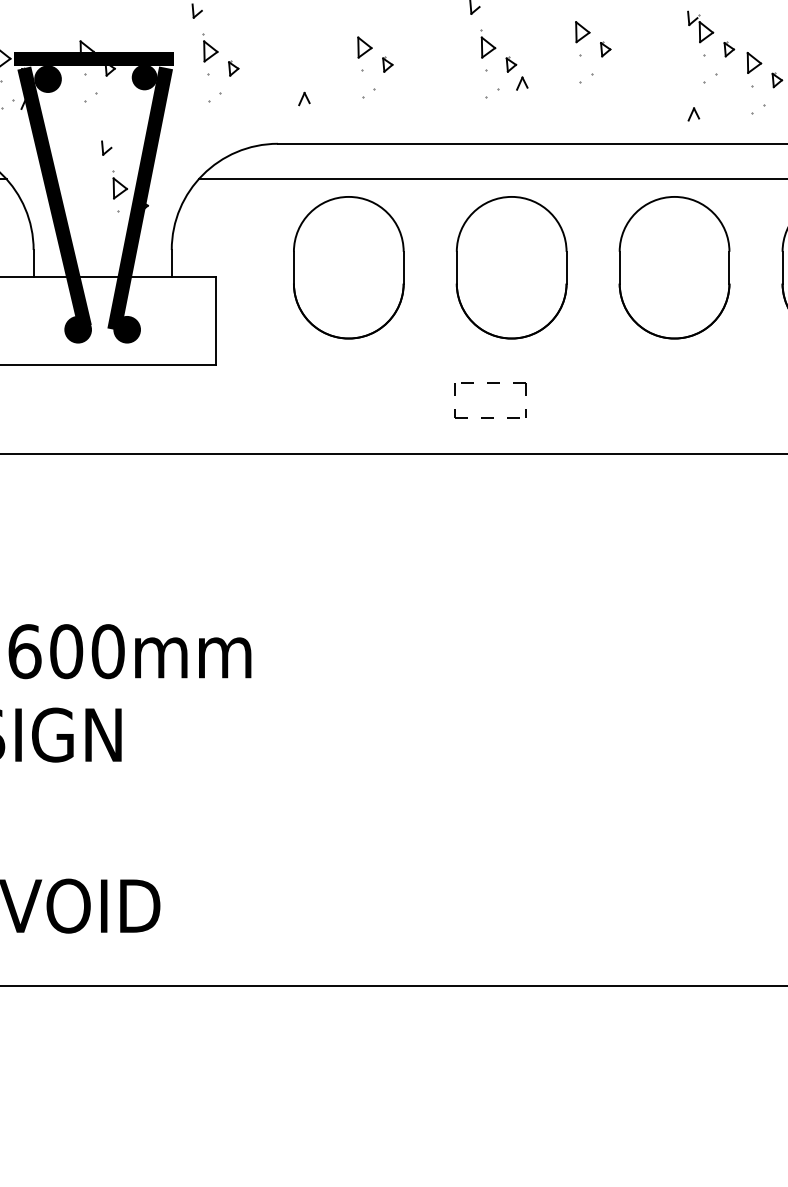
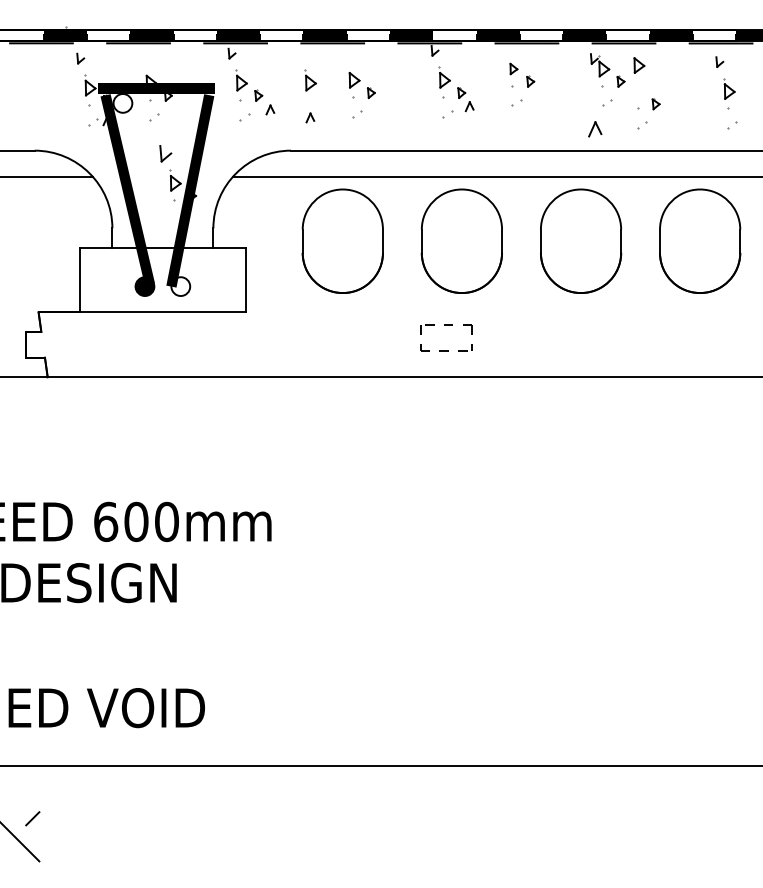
part: (582, 31) -> (513, 68), size x0.7
part: (304, 47) -> (310, 80), added
part: (754, 62) -> (639, 65), moved
fill: (144, 76) -> (193, 101), removed
fill: (47, 79) -> (122, 103), removed
part: (249, 87) -> (270, 109), added
part: (692, 113) -> (594, 128), size x1.6
part: (106, 147) -> (165, 153), size x1.6
fill: (126, 329) -> (180, 286), removed

